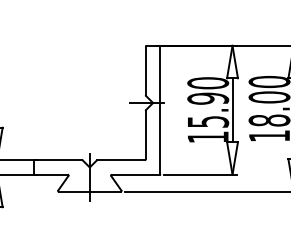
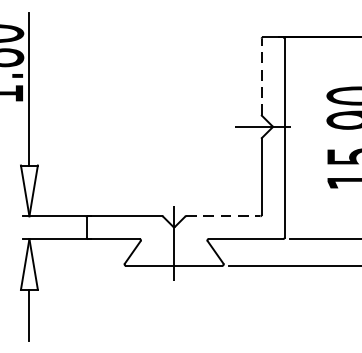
line: (145, 70) -> (261, 76), solid -> dashed
line: (121, 160) -> (223, 216), solid -> dashed

